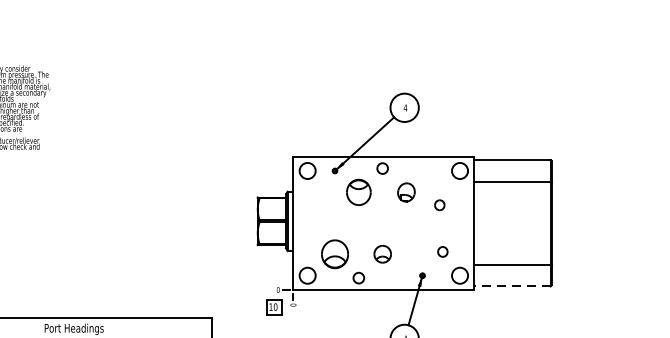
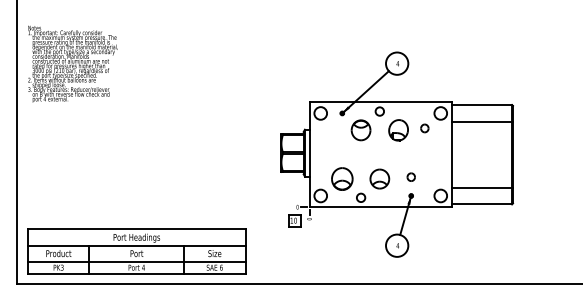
part: (406, 192) -> (398, 130), size x1.43
part: (439, 205) -> (424, 128), moved
part: (441, 251) -> (410, 176), moved
part: (382, 253) -> (379, 178), size x1.43
line: (511, 286) -> (481, 204), dashed -> solid

